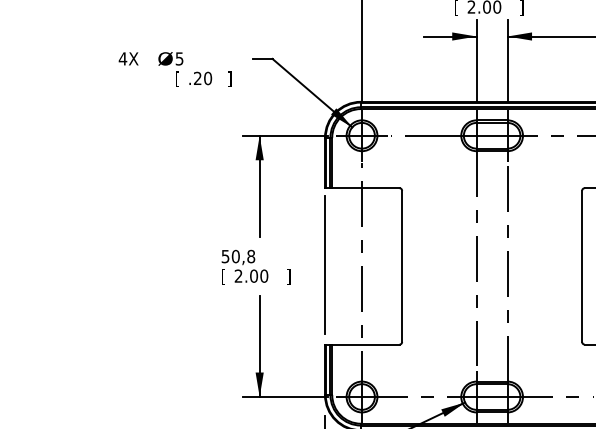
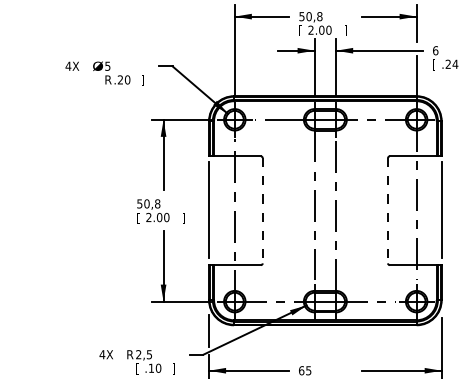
text: (180, 79) -> (108, 80), [ -> R
line: (401, 266) -> (262, 210), solid -> dashed
line: (582, 266) -> (388, 210), solid -> dashed

